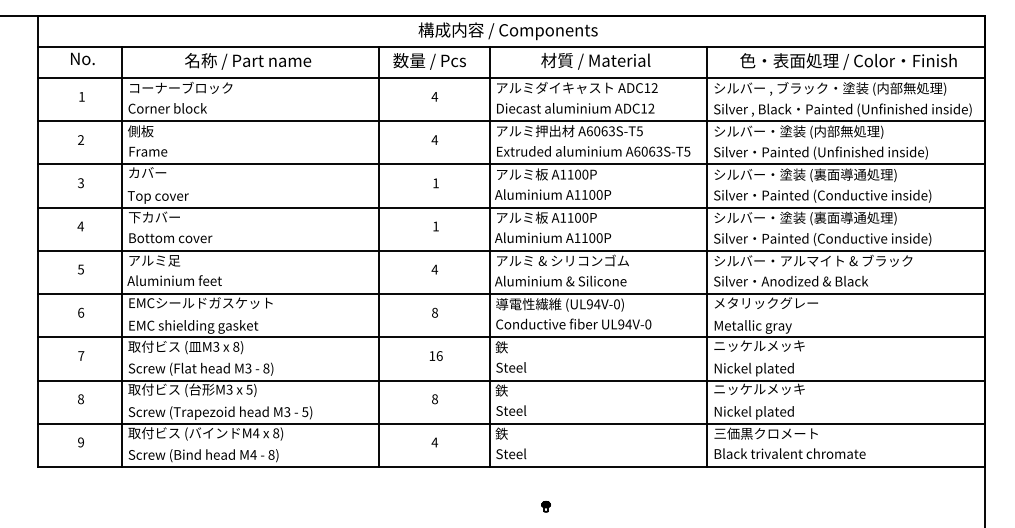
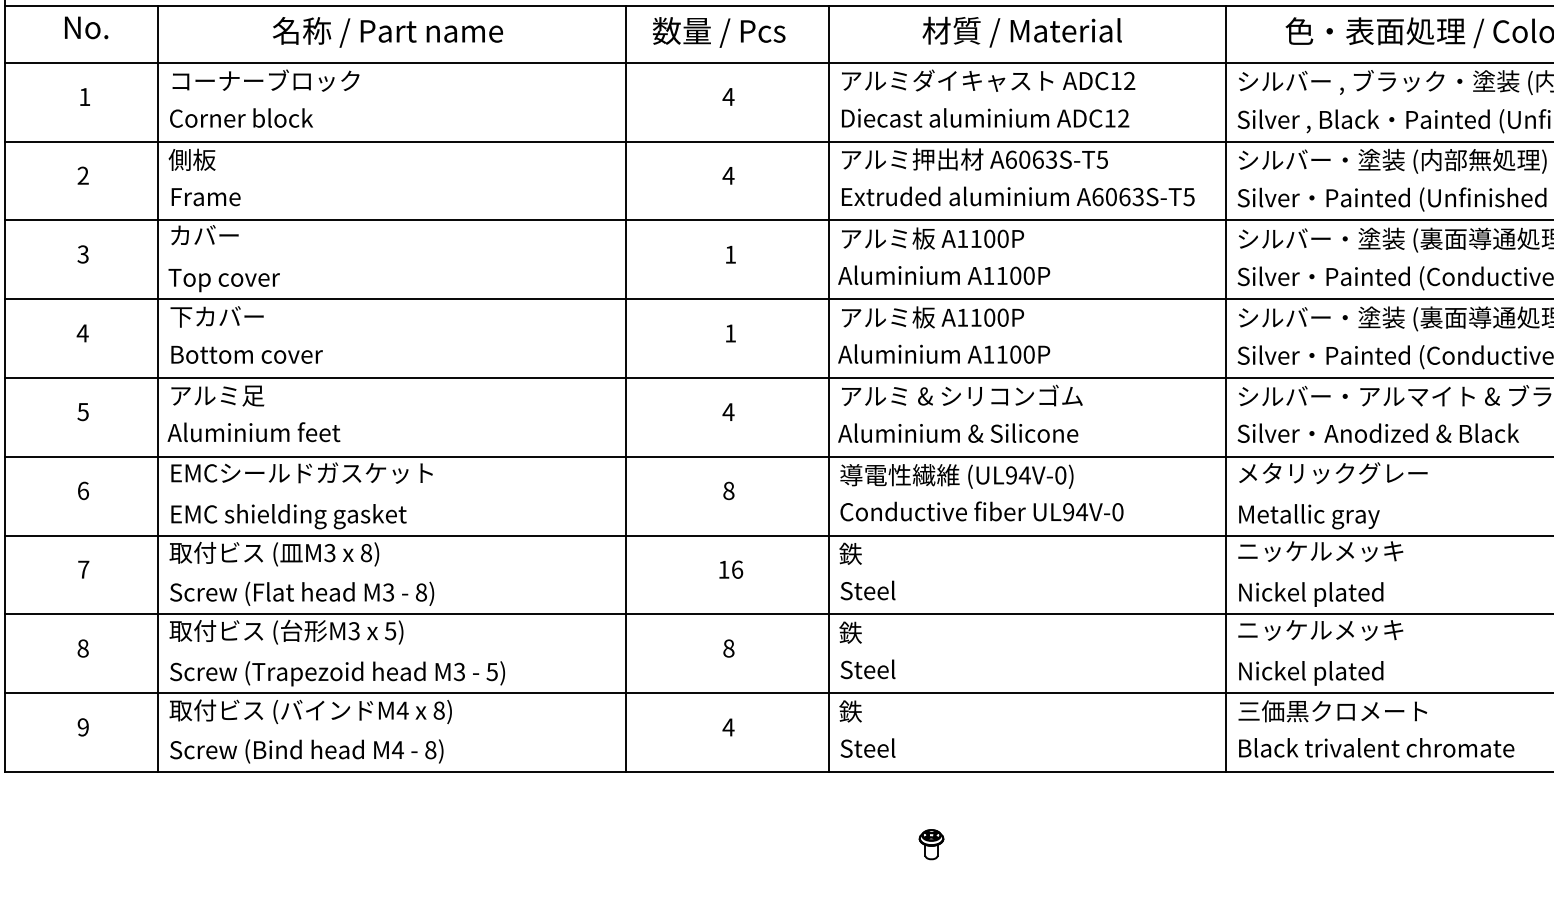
part: (545, 506) -> (930, 844), size x1.6

